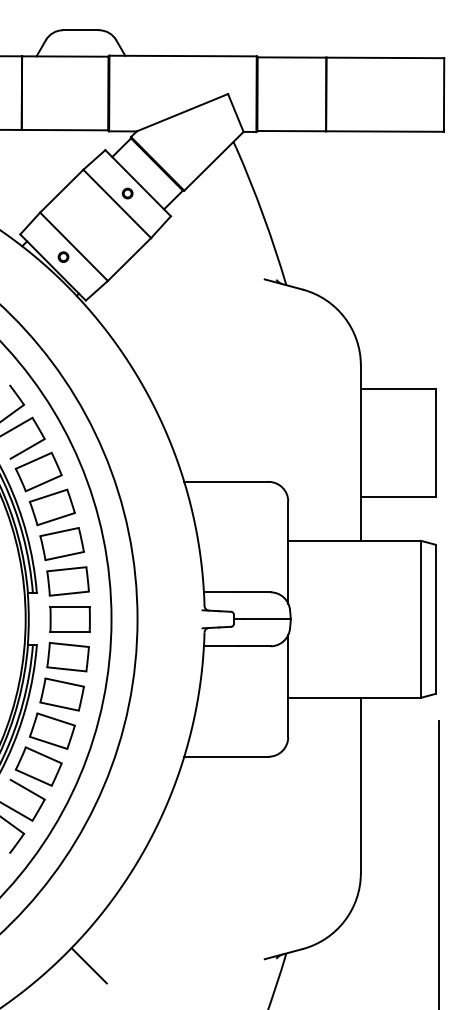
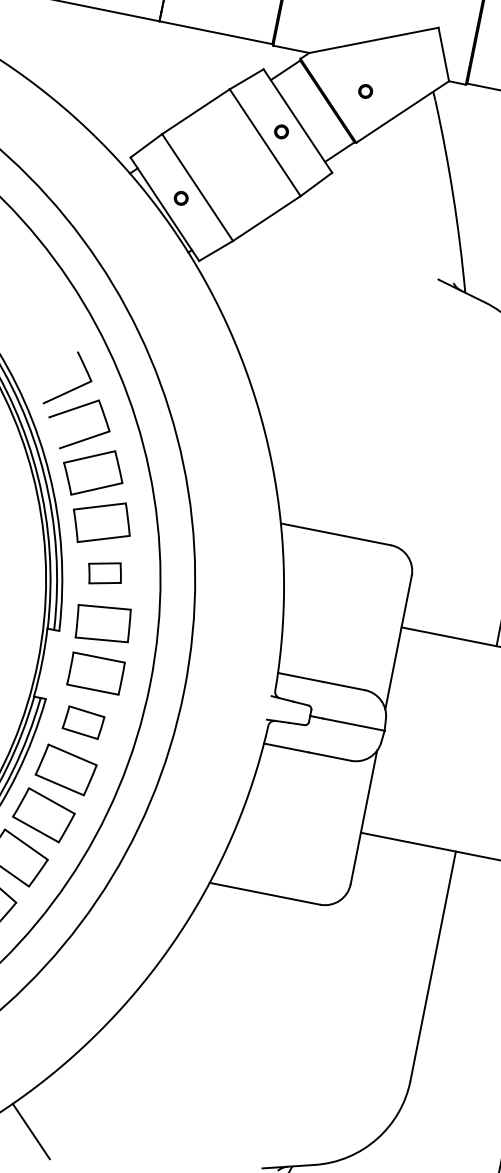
part: (183, 151) -> (365, 91), added
part: (61, 544) -> (104, 573), size x0.6
part: (67, 657) -> (82, 722), size x0.7

